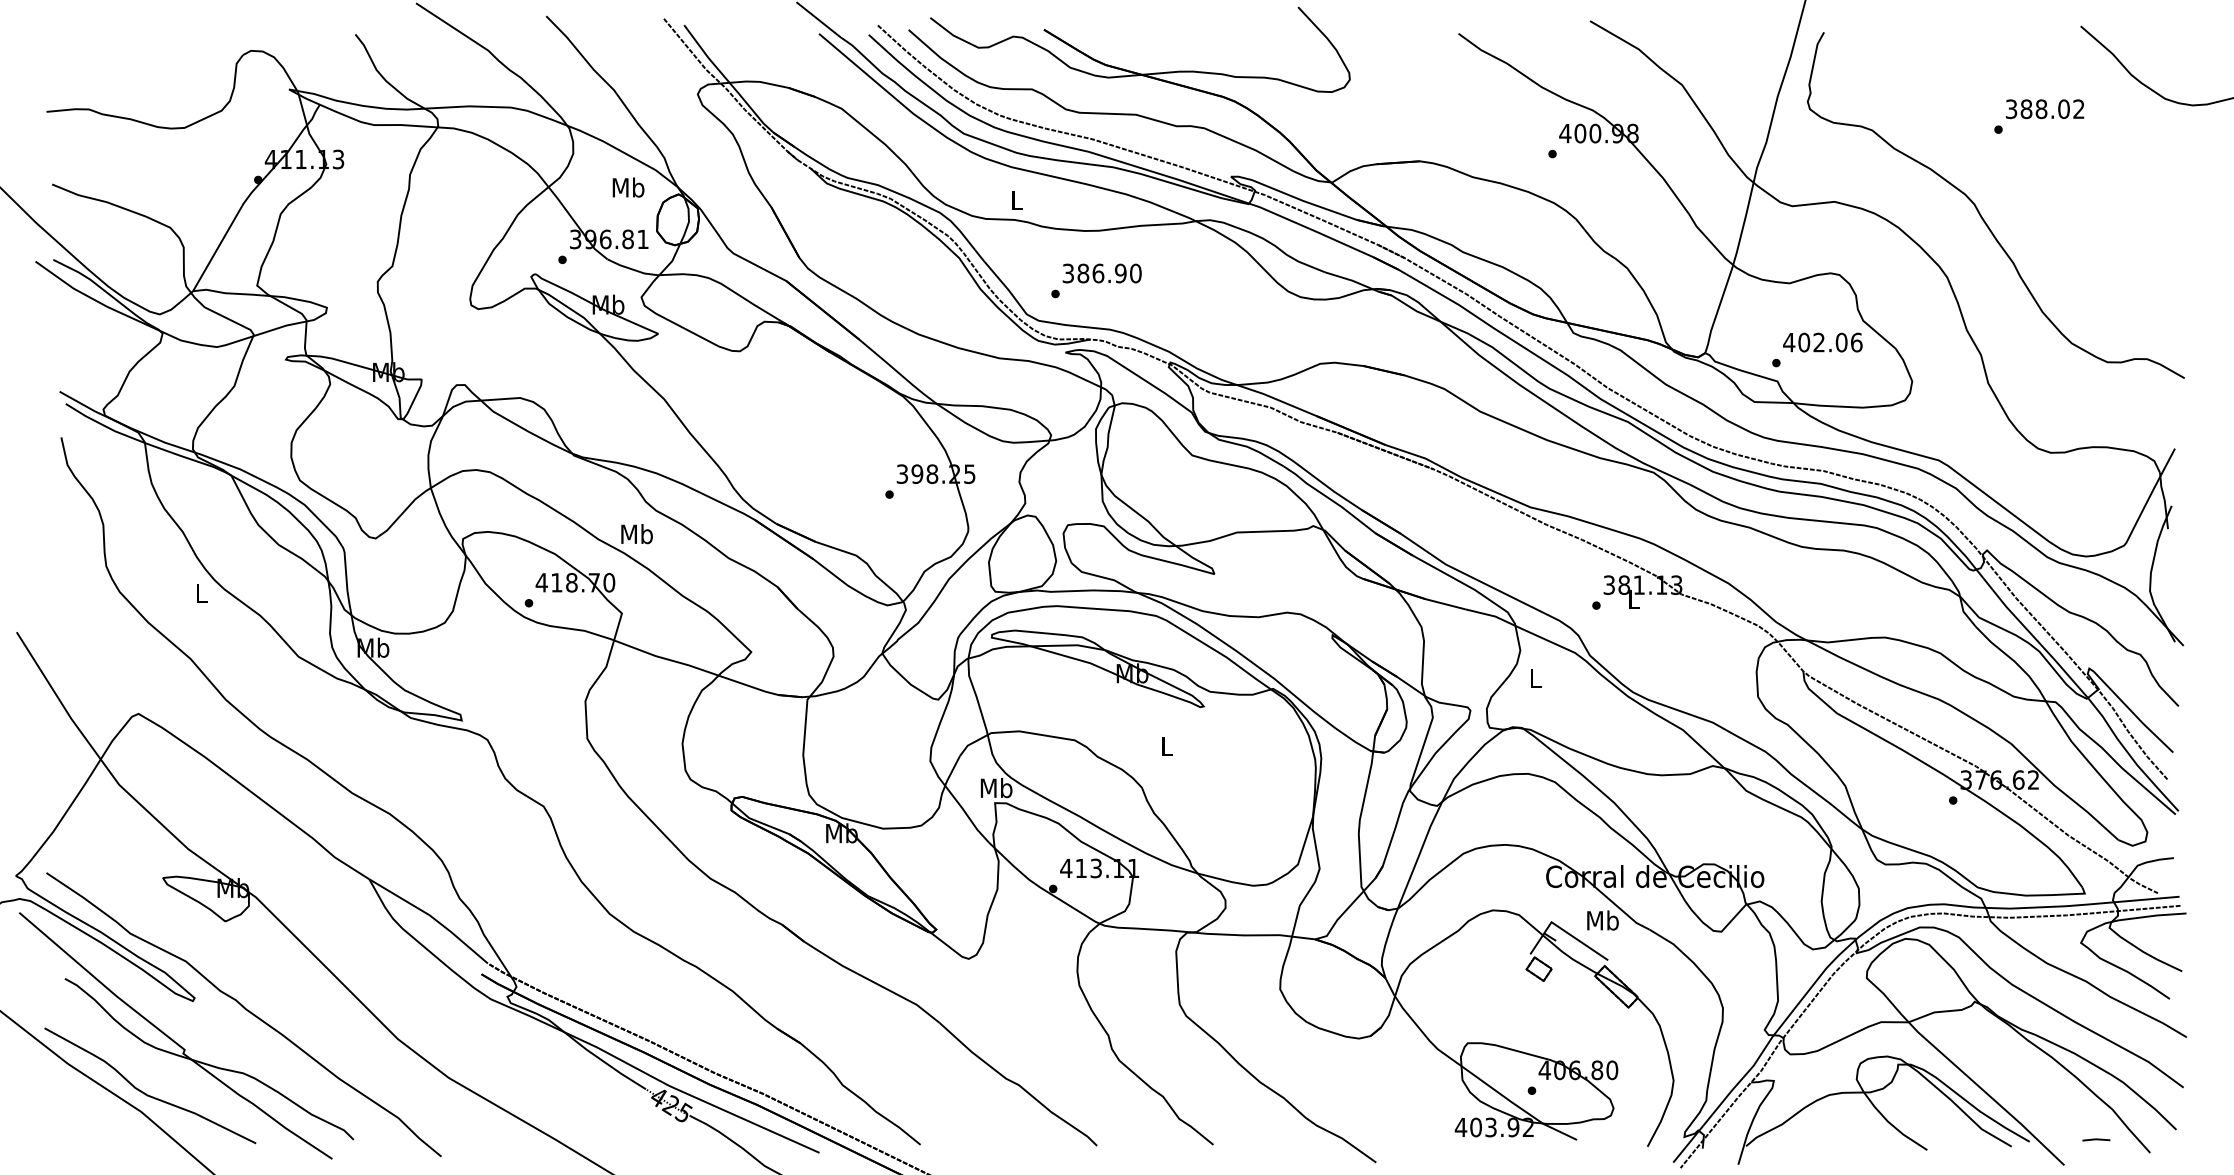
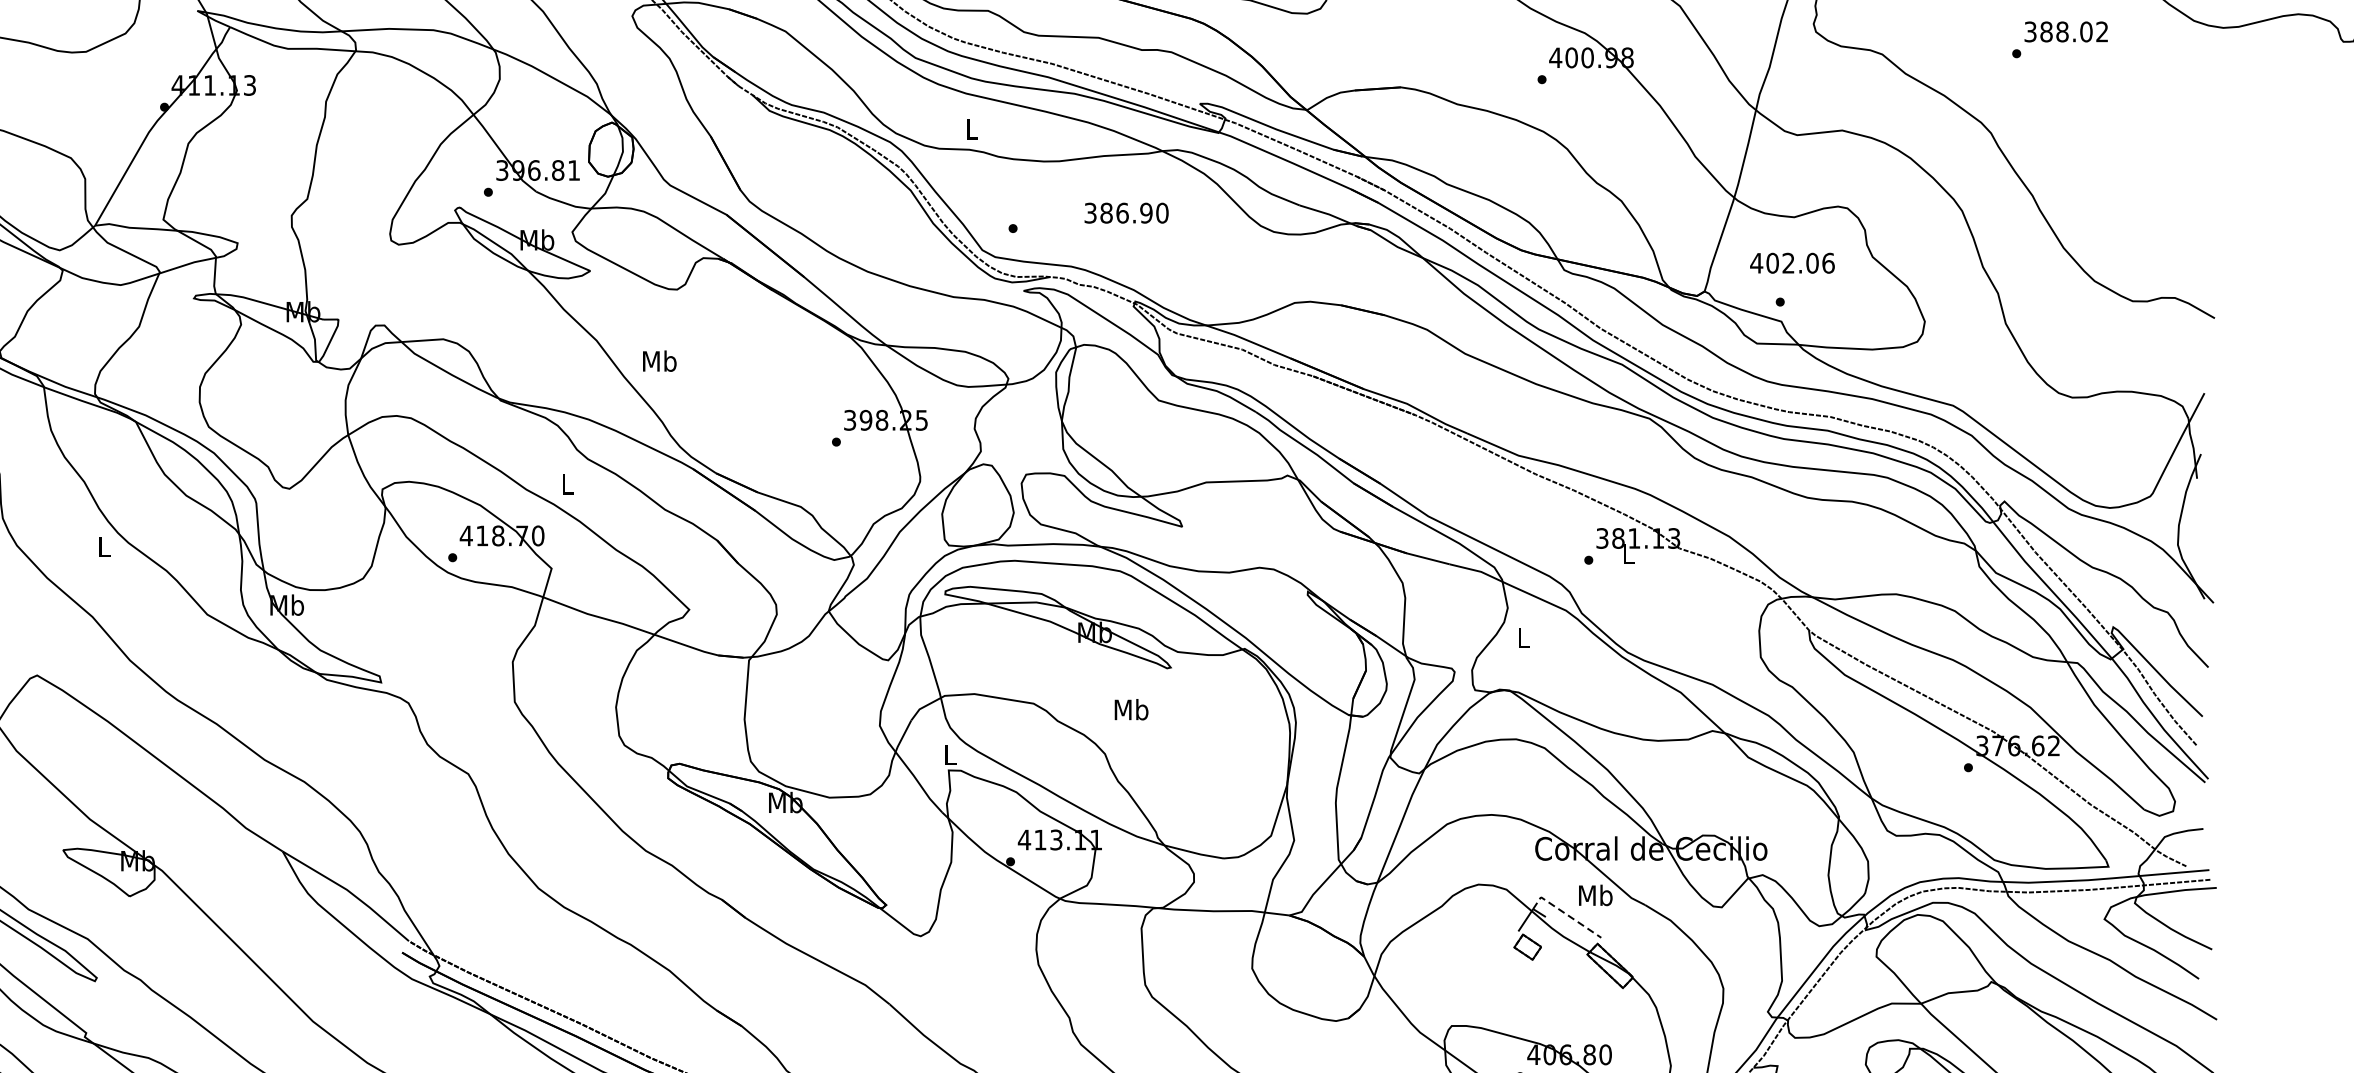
text: (628, 187) -> (659, 361), moved
text: (1101, 273) -> (1125, 213), moved
text: (1822, 342) -> (1792, 263), moved
text: (636, 534) -> (567, 484), Mb -> L
text: (1166, 746) -> (1131, 710), L -> Mb
text: (996, 788) -> (950, 754), Mb -> L
line: (1573, 937) -> (1564, 913), solid -> dashed

